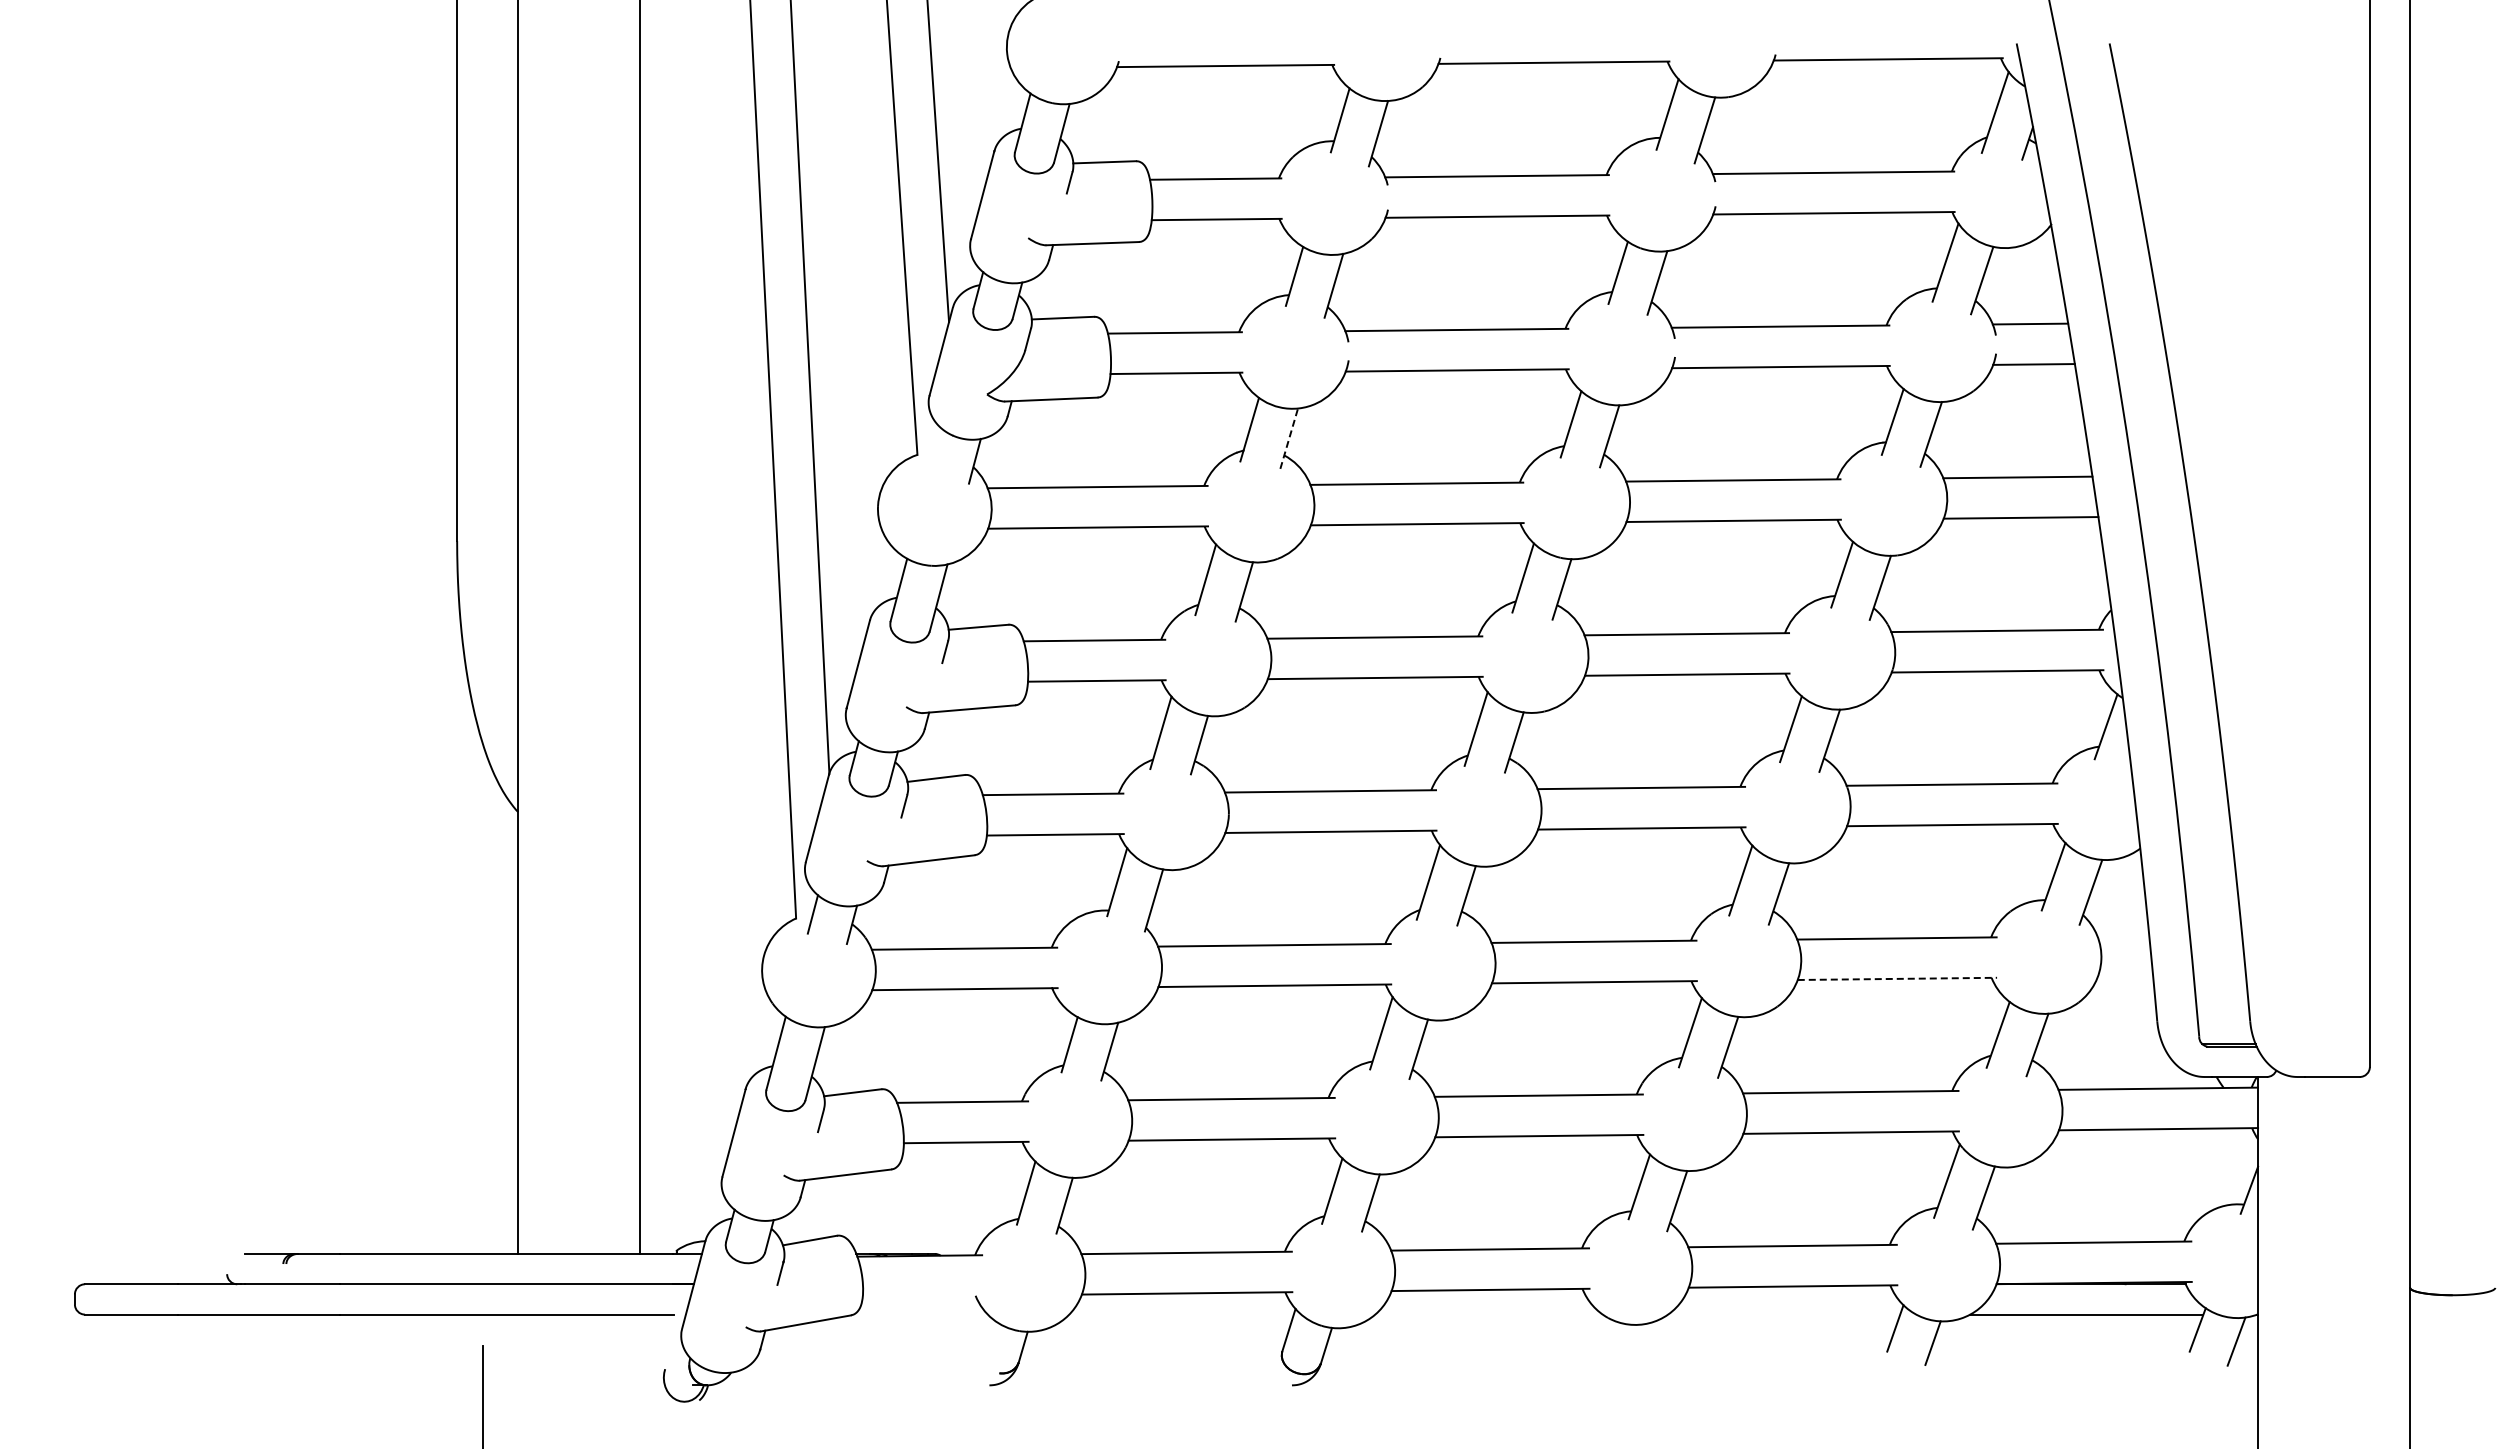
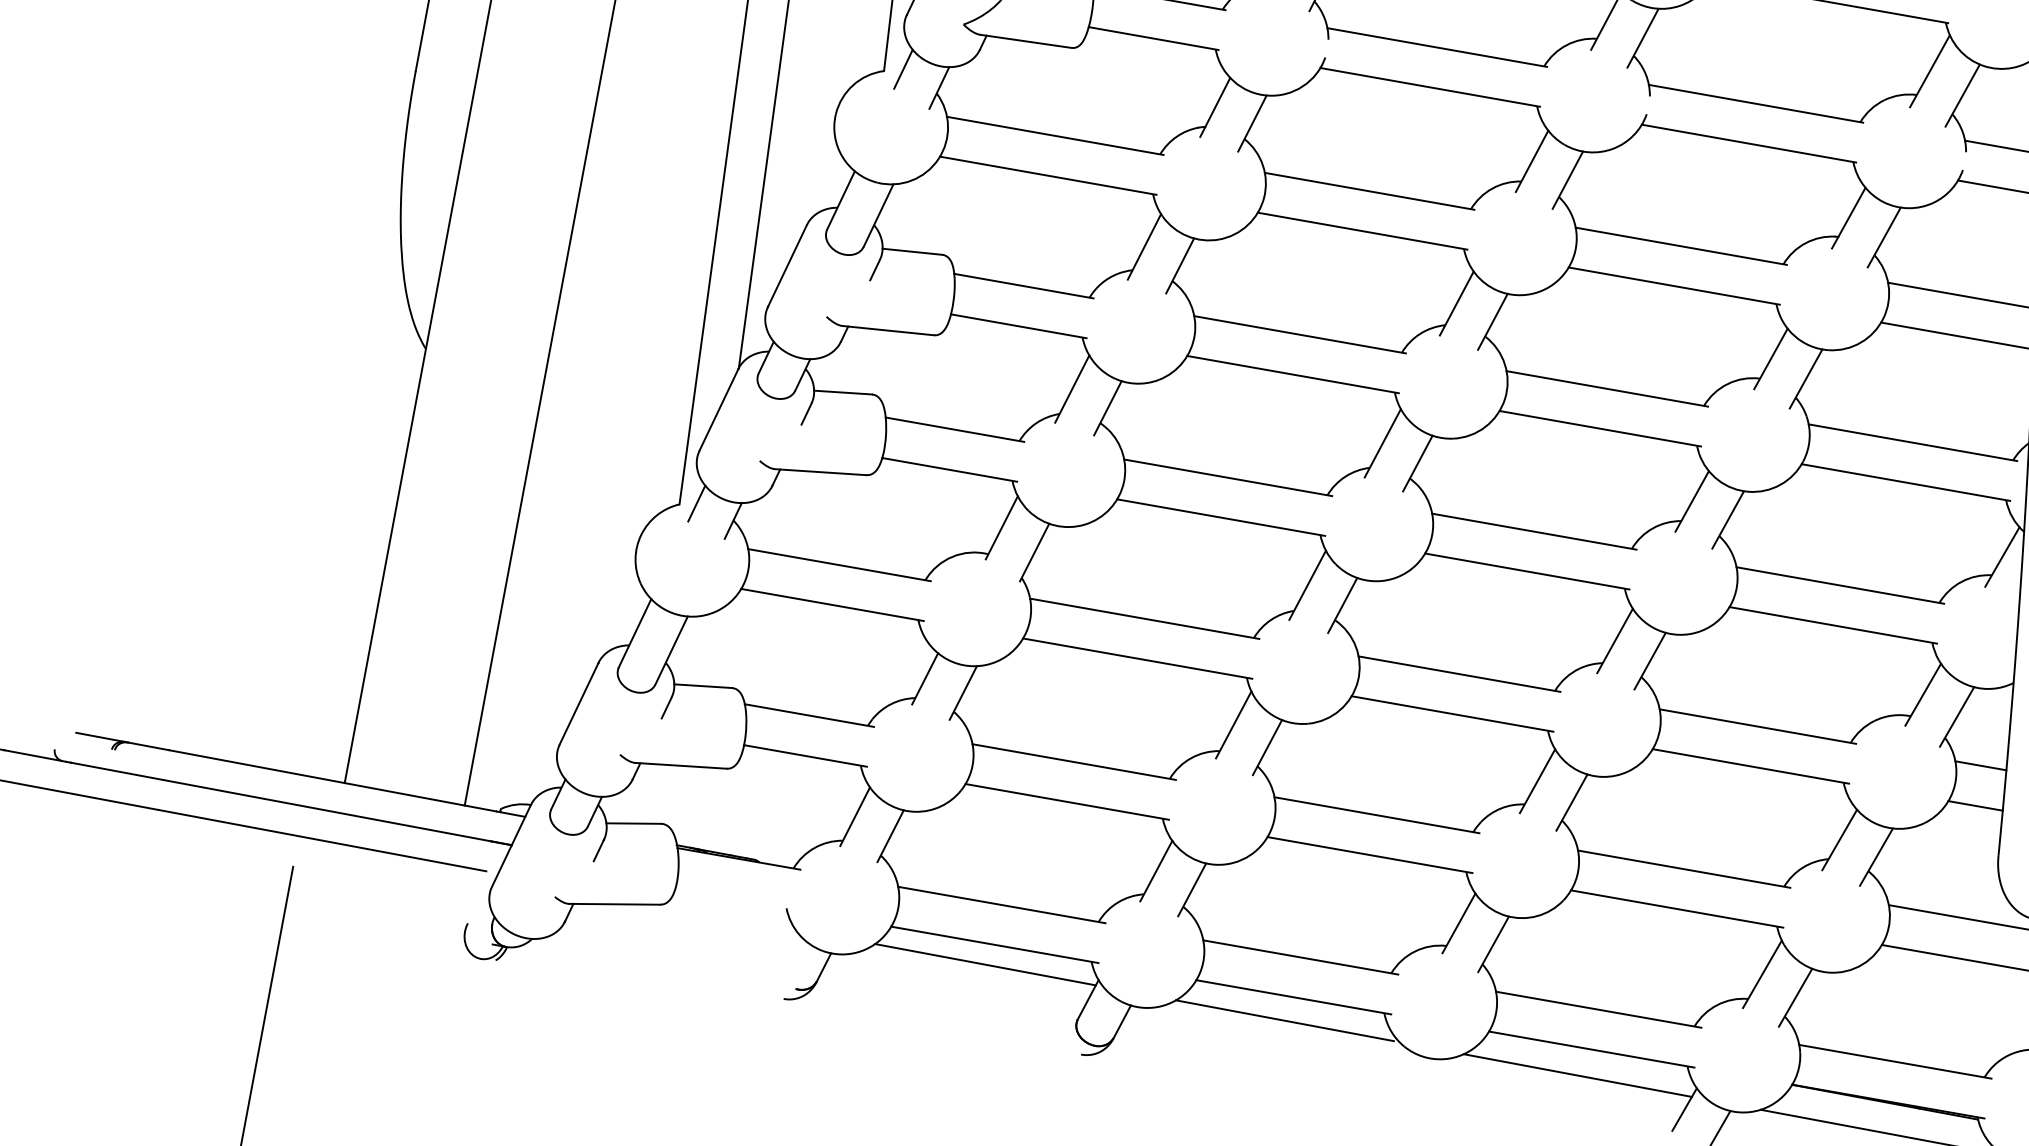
line: (1289, 438) -> (1252, 123), dashed -> solid
line: (935, 449) -> (902, 69), added
line: (2123, 935) -> (1981, 765), added
line: (2125, 976) -> (1975, 806), added
line: (1897, 978) -> (1751, 766), dashed -> solid
line: (1181, 1314) -> (985, 964), added
line: (1486, 1314) -> (1285, 1020), added
line: (1784, 1314) -> (1578, 1075), added

